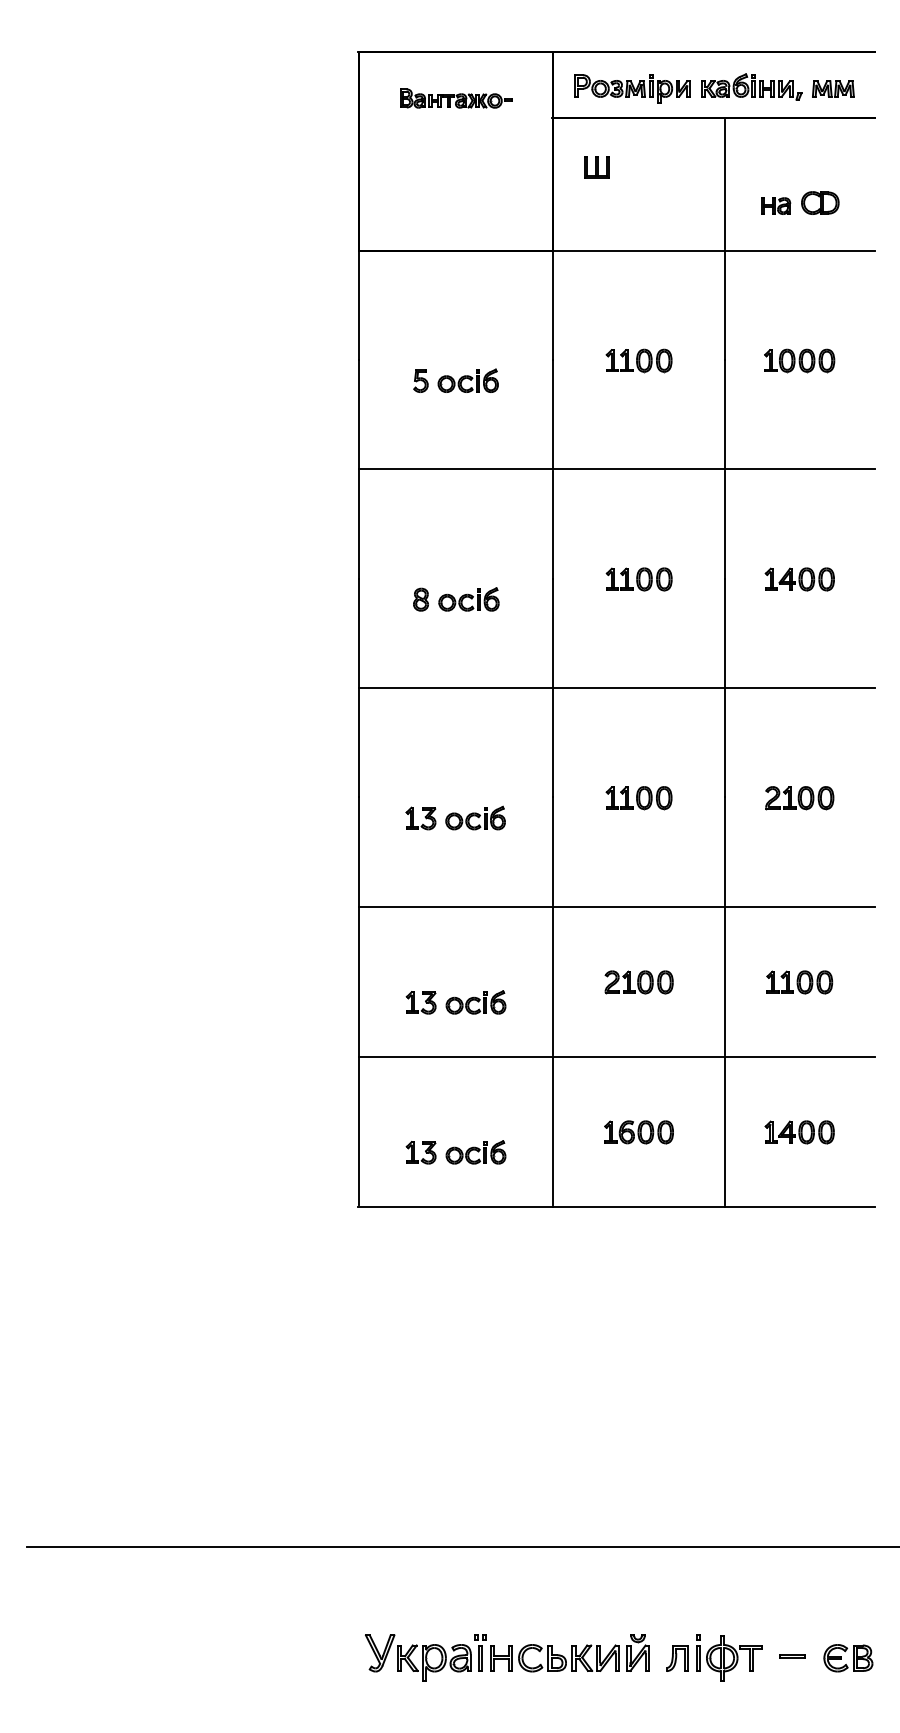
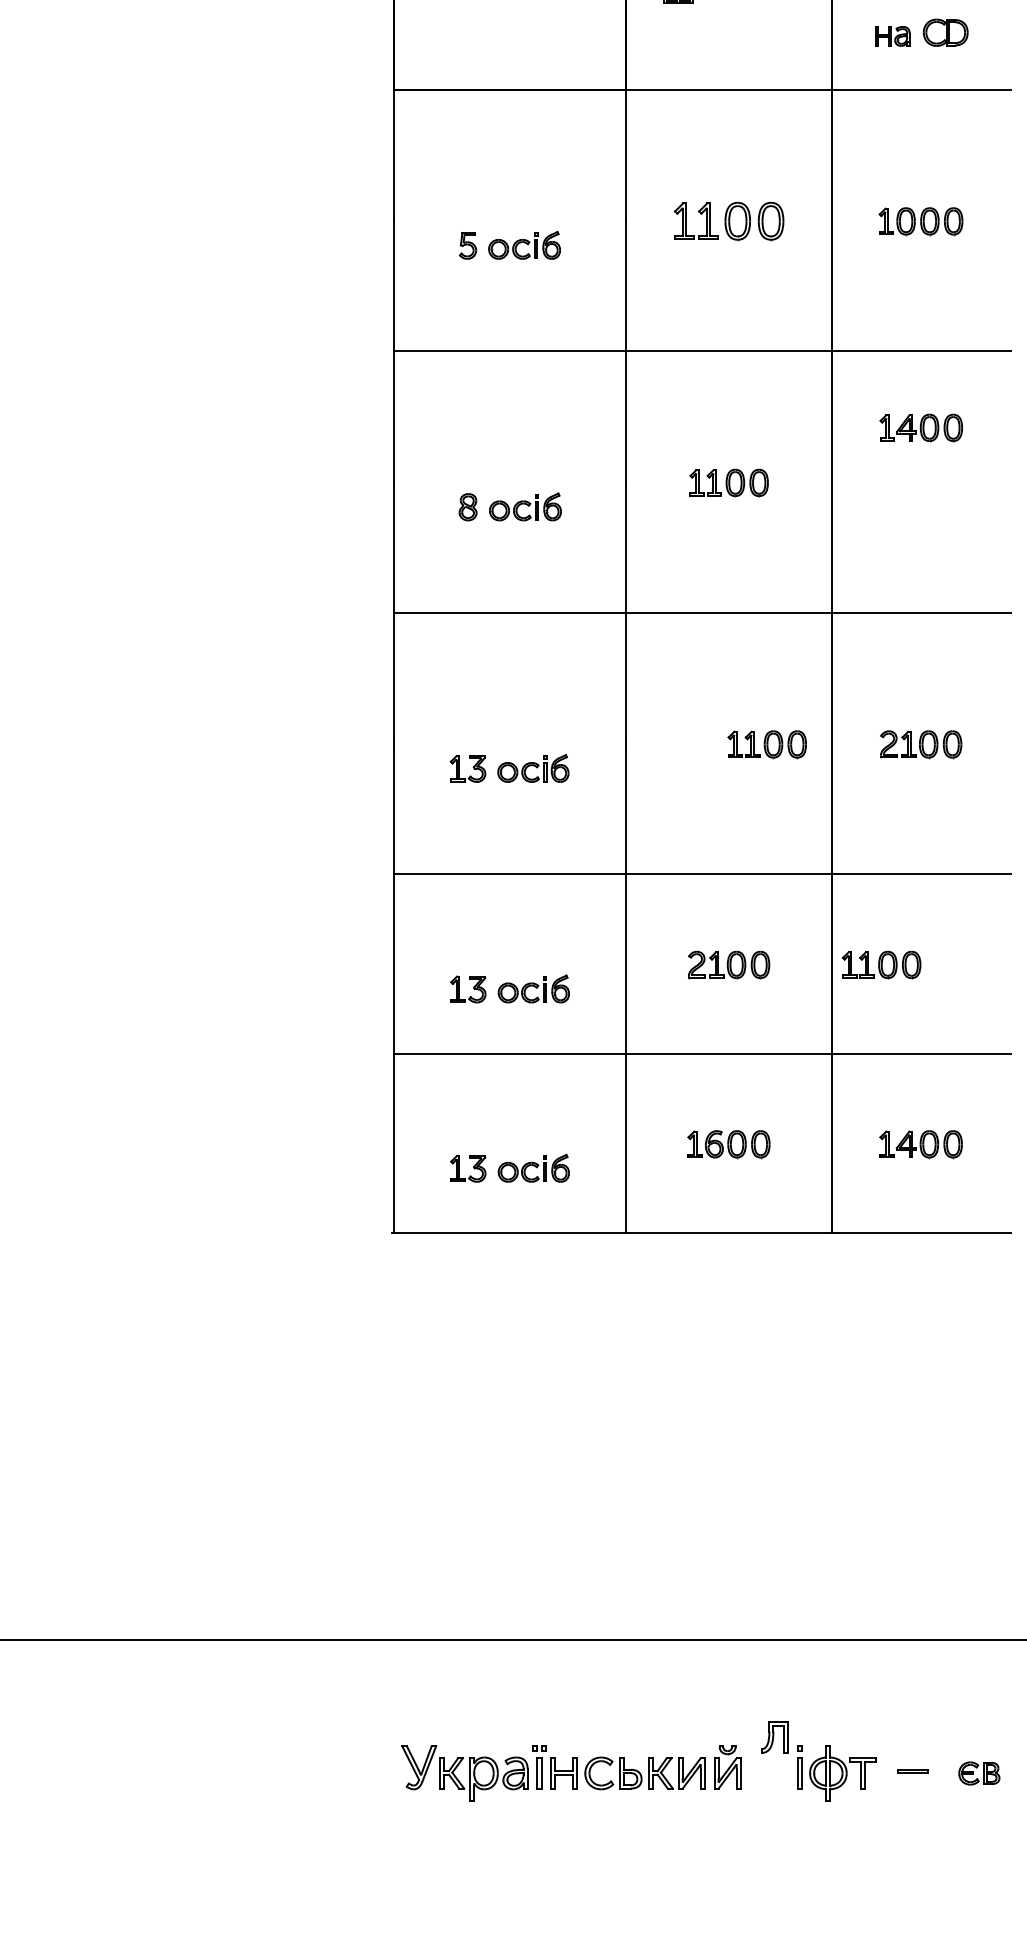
part: (638, 360) -> (728, 221), size x1.4
part: (799, 579) -> (920, 428), moved
part: (638, 798) -> (766, 745), moved
part: (799, 982) -> (881, 965), moved
part: (677, 1658) -> (774, 1737), moved
part: (848, 1658) -> (979, 1773), size x0.7

